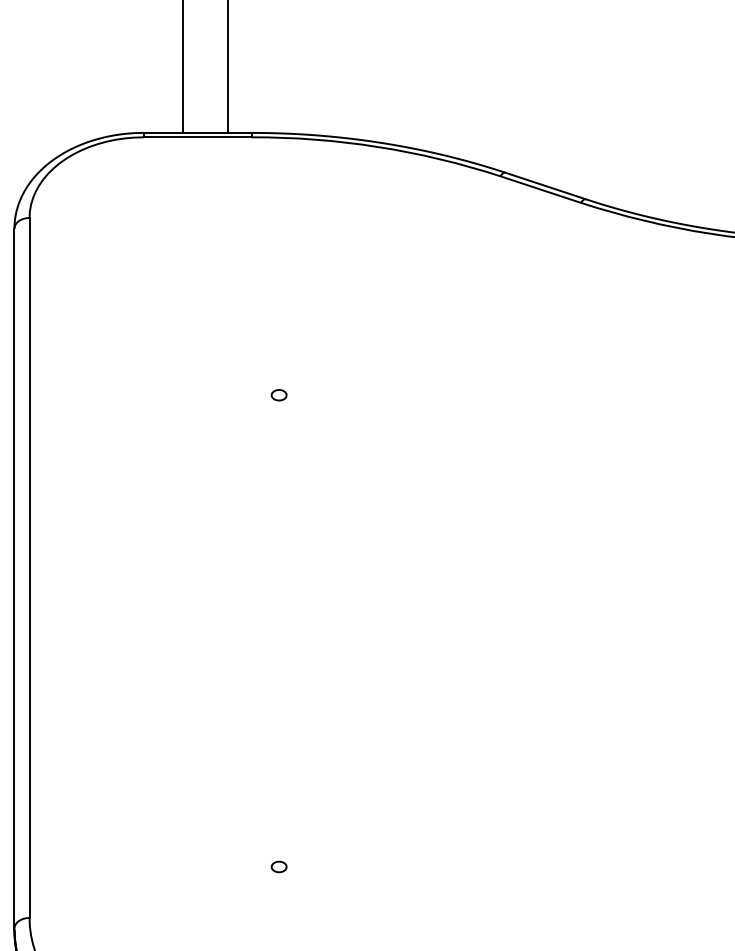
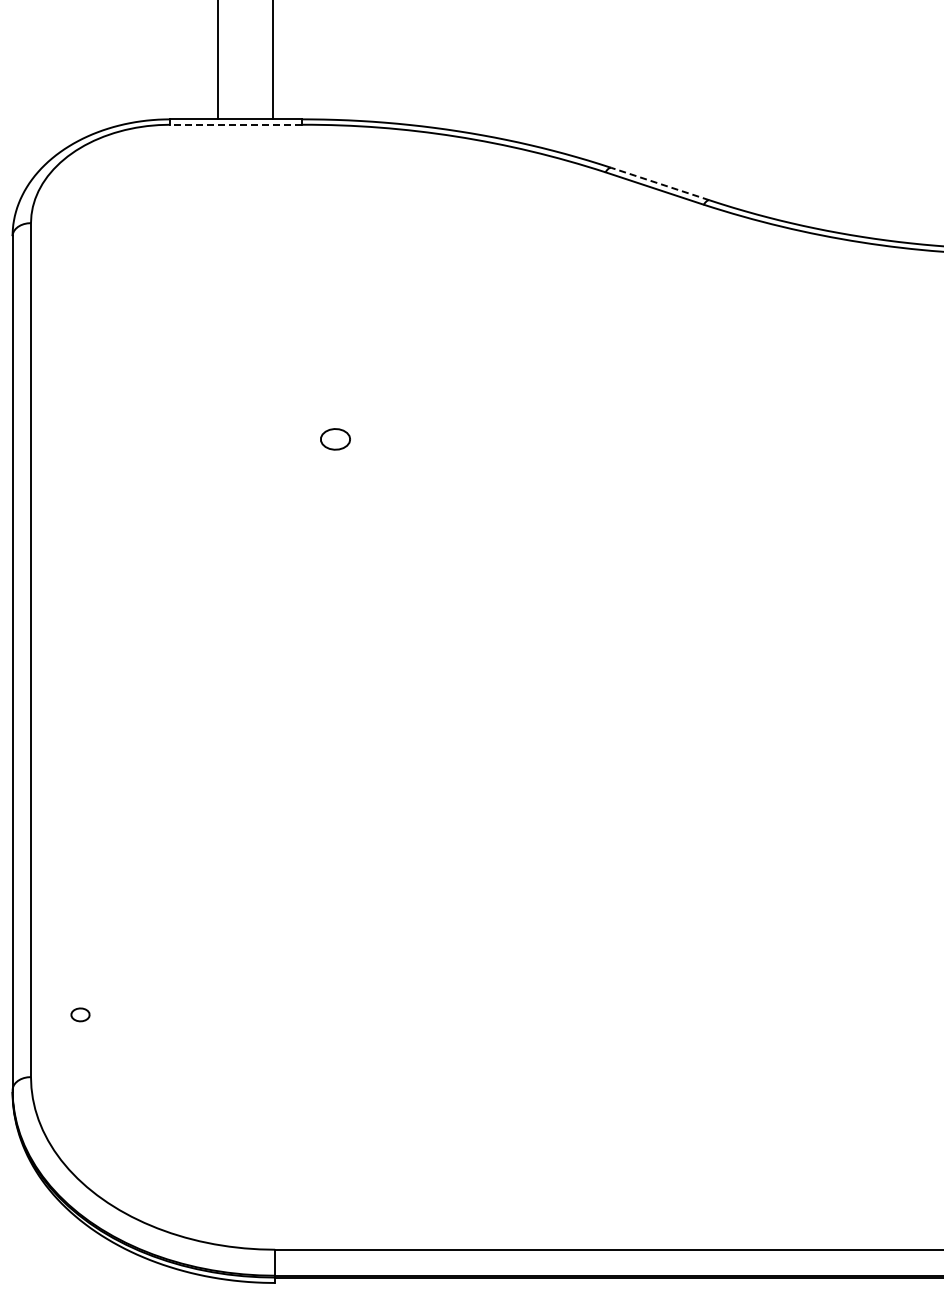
line: (197, 137) -> (235, 124), solid -> dashed
line: (545, 186) -> (660, 184), solid -> dashed
part: (279, 395) -> (335, 439), size x1.6
part: (279, 866) -> (80, 1014), moved

